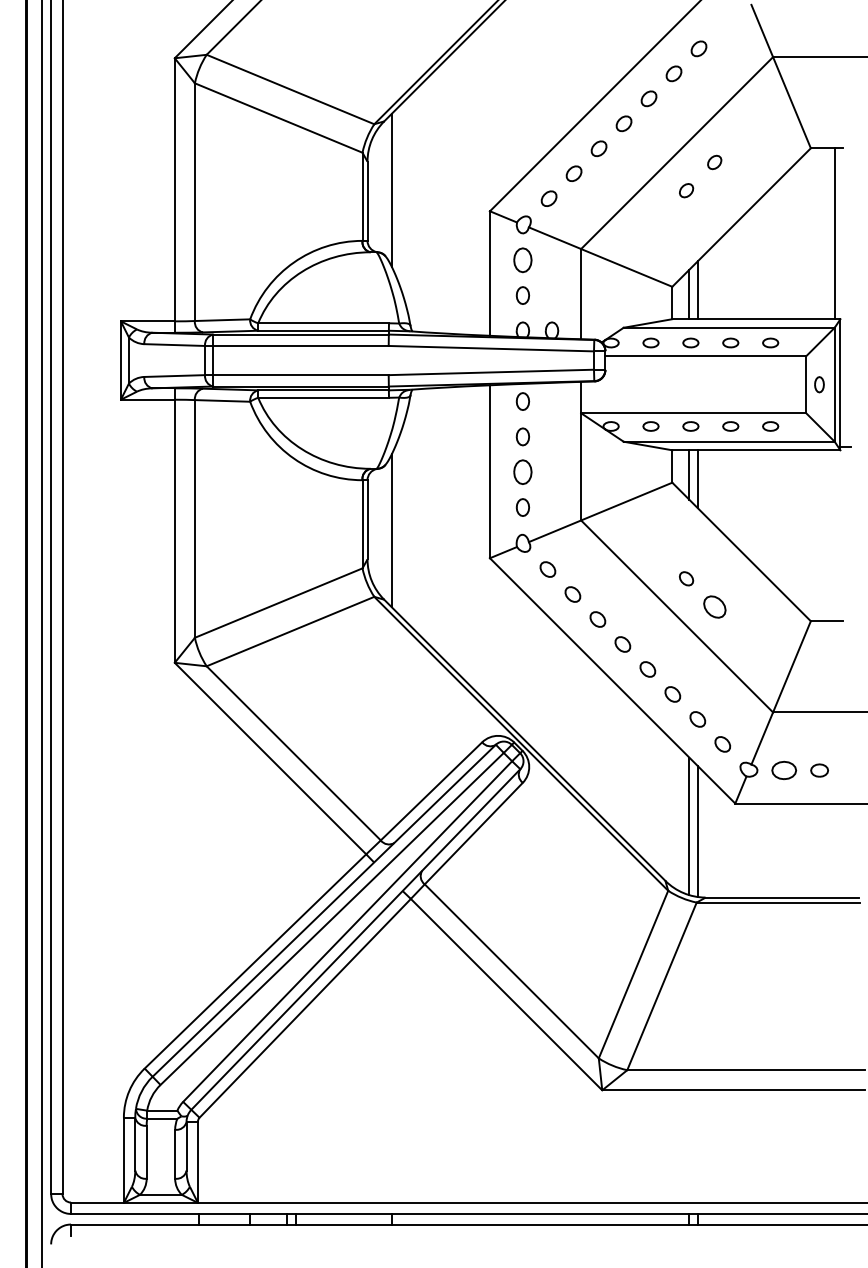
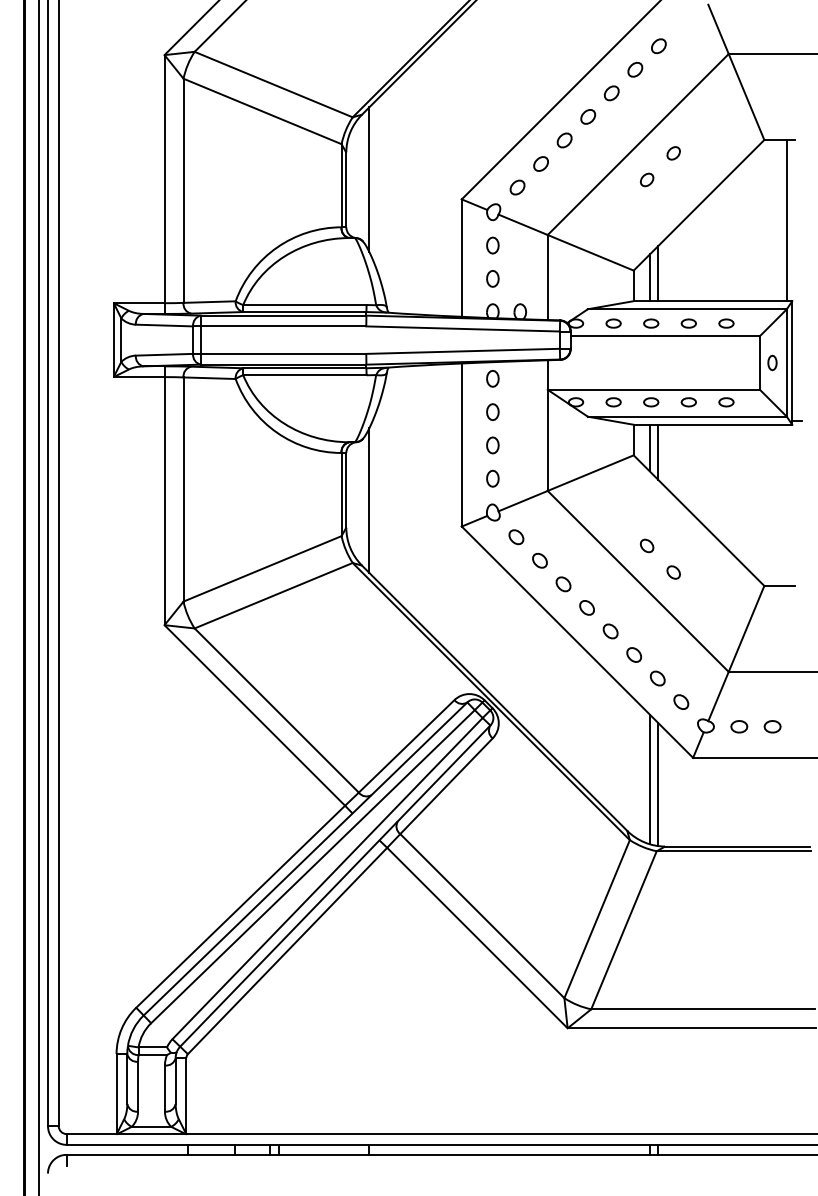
part: (522, 260) -> (492, 245), size x0.71
part: (522, 472) -> (492, 445), size x0.71
part: (714, 606) -> (673, 572), size x0.62
part: (784, 770) -> (739, 726), size x0.71

